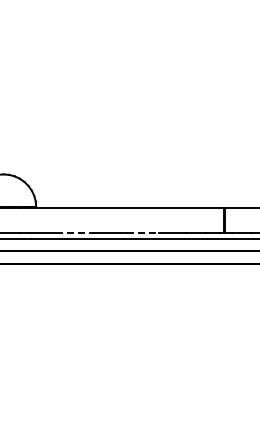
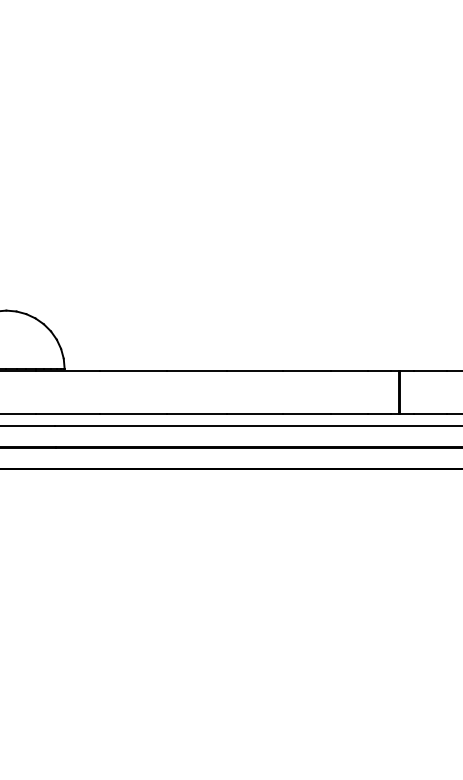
line: (74, 232) -> (132, 414), dashed -> solid
line: (143, 232) -> (255, 414), dashed -> solid

